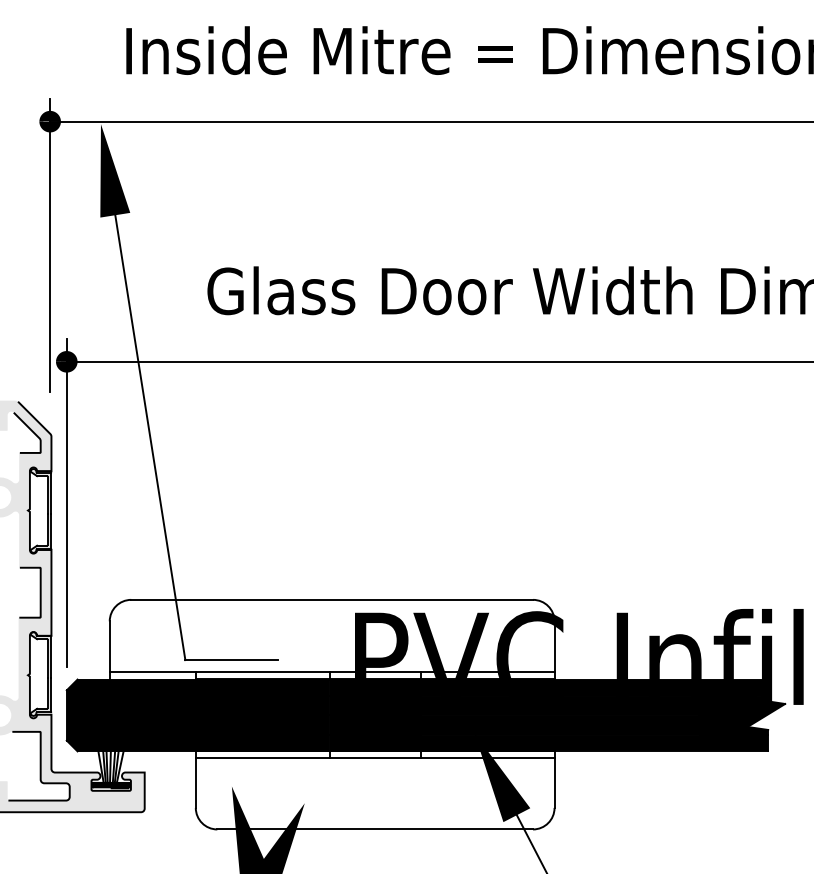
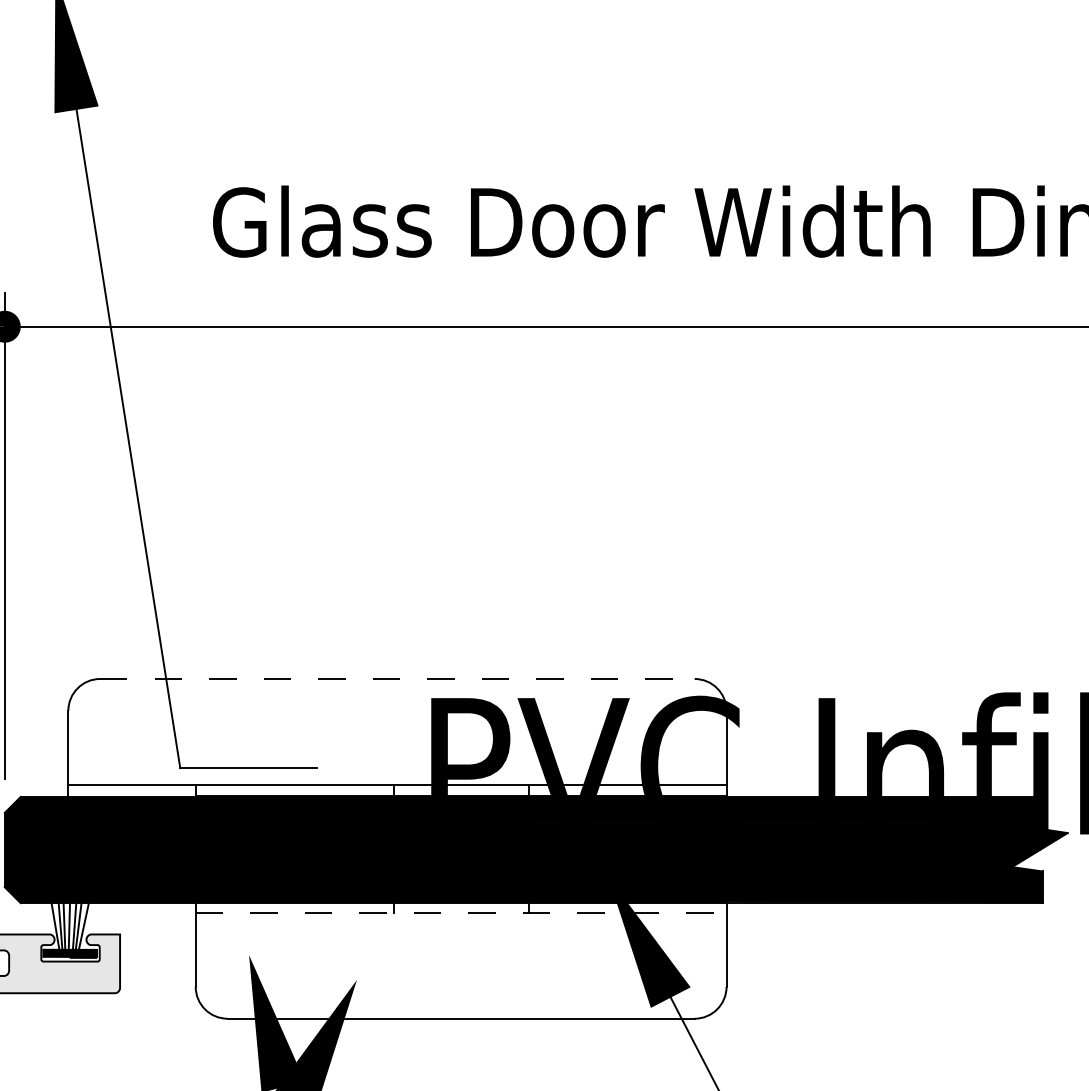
line: (332, 599) -> (397, 678), solid -> dashed
line: (375, 757) -> (461, 912), solid -> dashed

